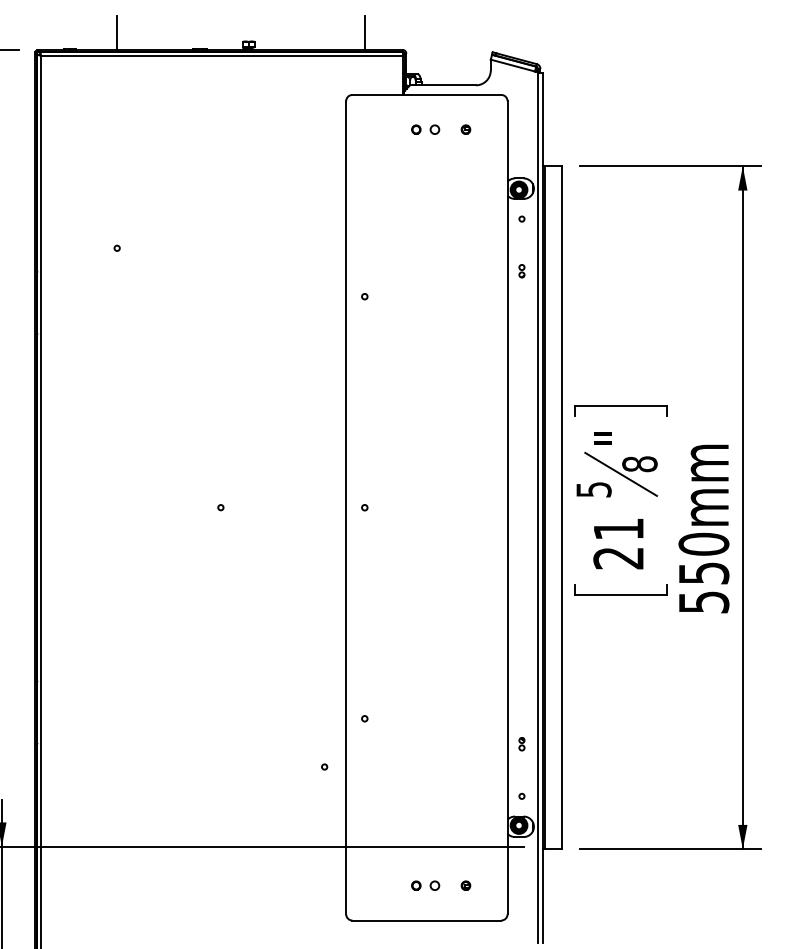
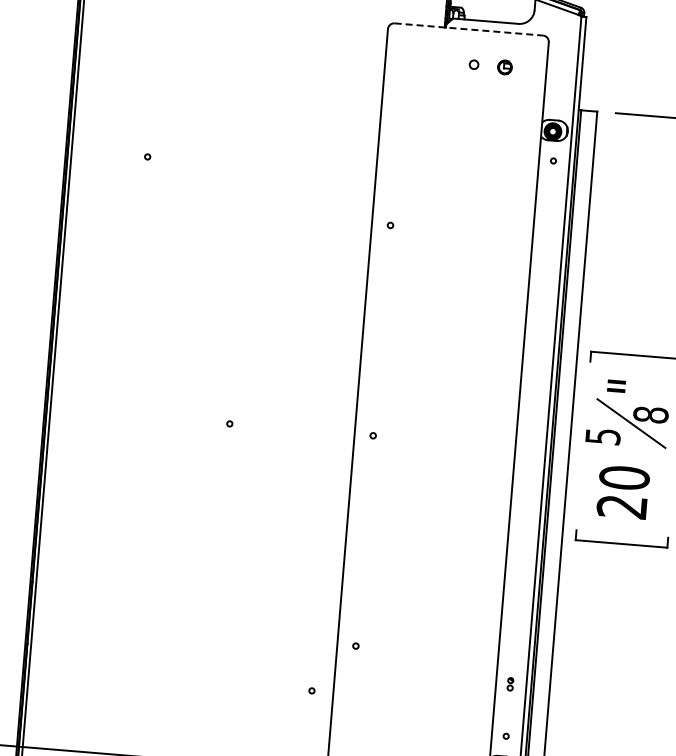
line: (427, 94) -> (469, 29), solid -> dashed
part: (416, 129) -> (455, 63), removed
part: (465, 129) -> (504, 67), size x1.6
part: (521, 271) -> (548, 213), removed
text: (618, 528) -> (624, 477), 21 -> 20

